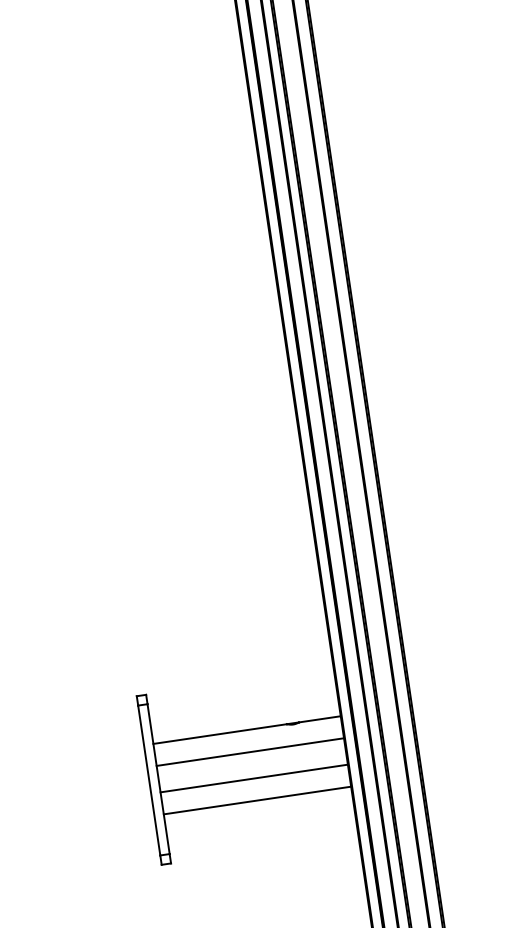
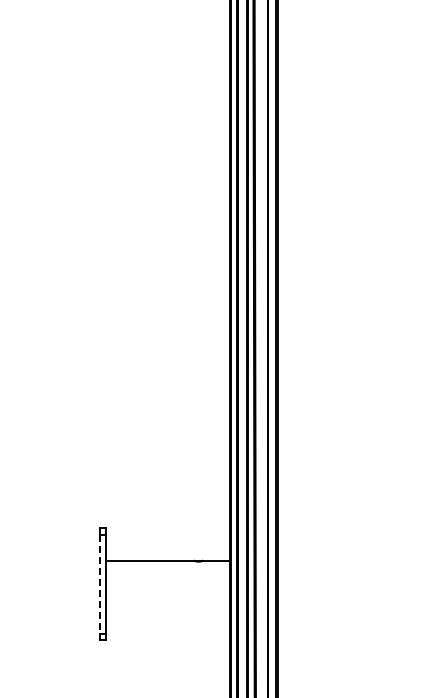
line: (250, 752) -> (168, 575), removed
line: (254, 779) -> (168, 593), removed
line: (148, 780) -> (99, 584), solid -> dashed
line: (257, 800) -> (168, 607), removed

